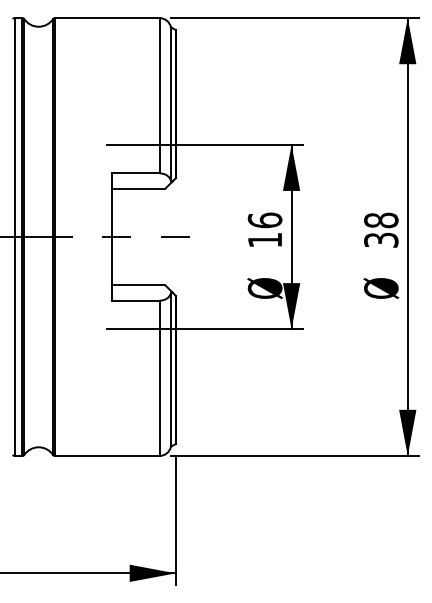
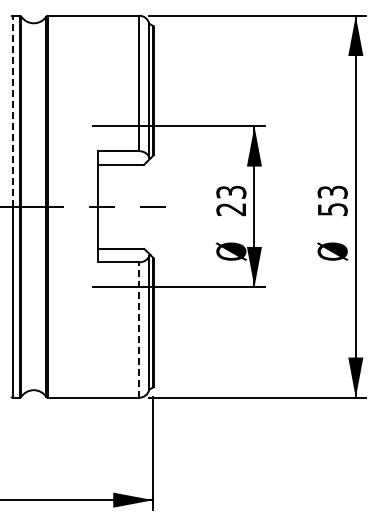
line: (14, 126) -> (12, 110), solid -> dashed
text: (265, 229) -> (231, 200), 16 -> 23
text: (381, 229) -> (332, 200), 38 -> 53
line: (159, 378) -> (139, 330), solid -> dashed

